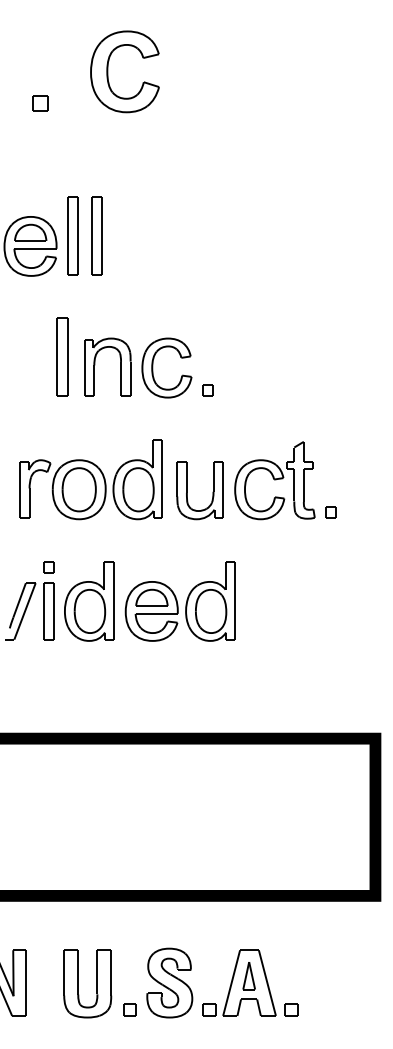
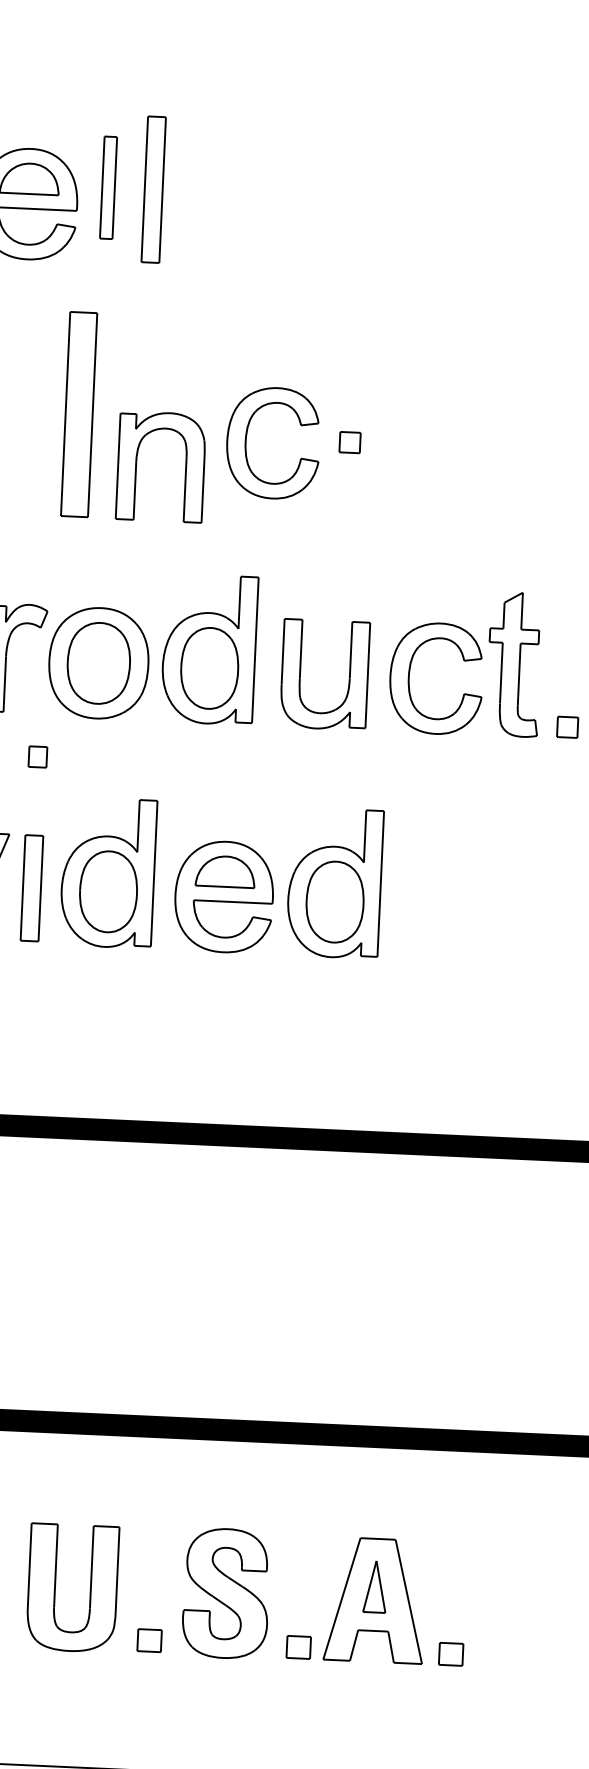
part: (72, 235) -> (107, 187), size x0.7
part: (62, 356) -> (78, 412), size x1.4
part: (95, 365) -> (138, 462), moved
part: (207, 390) -> (349, 441), moved
part: (48, 567) -> (36, 757), moved

